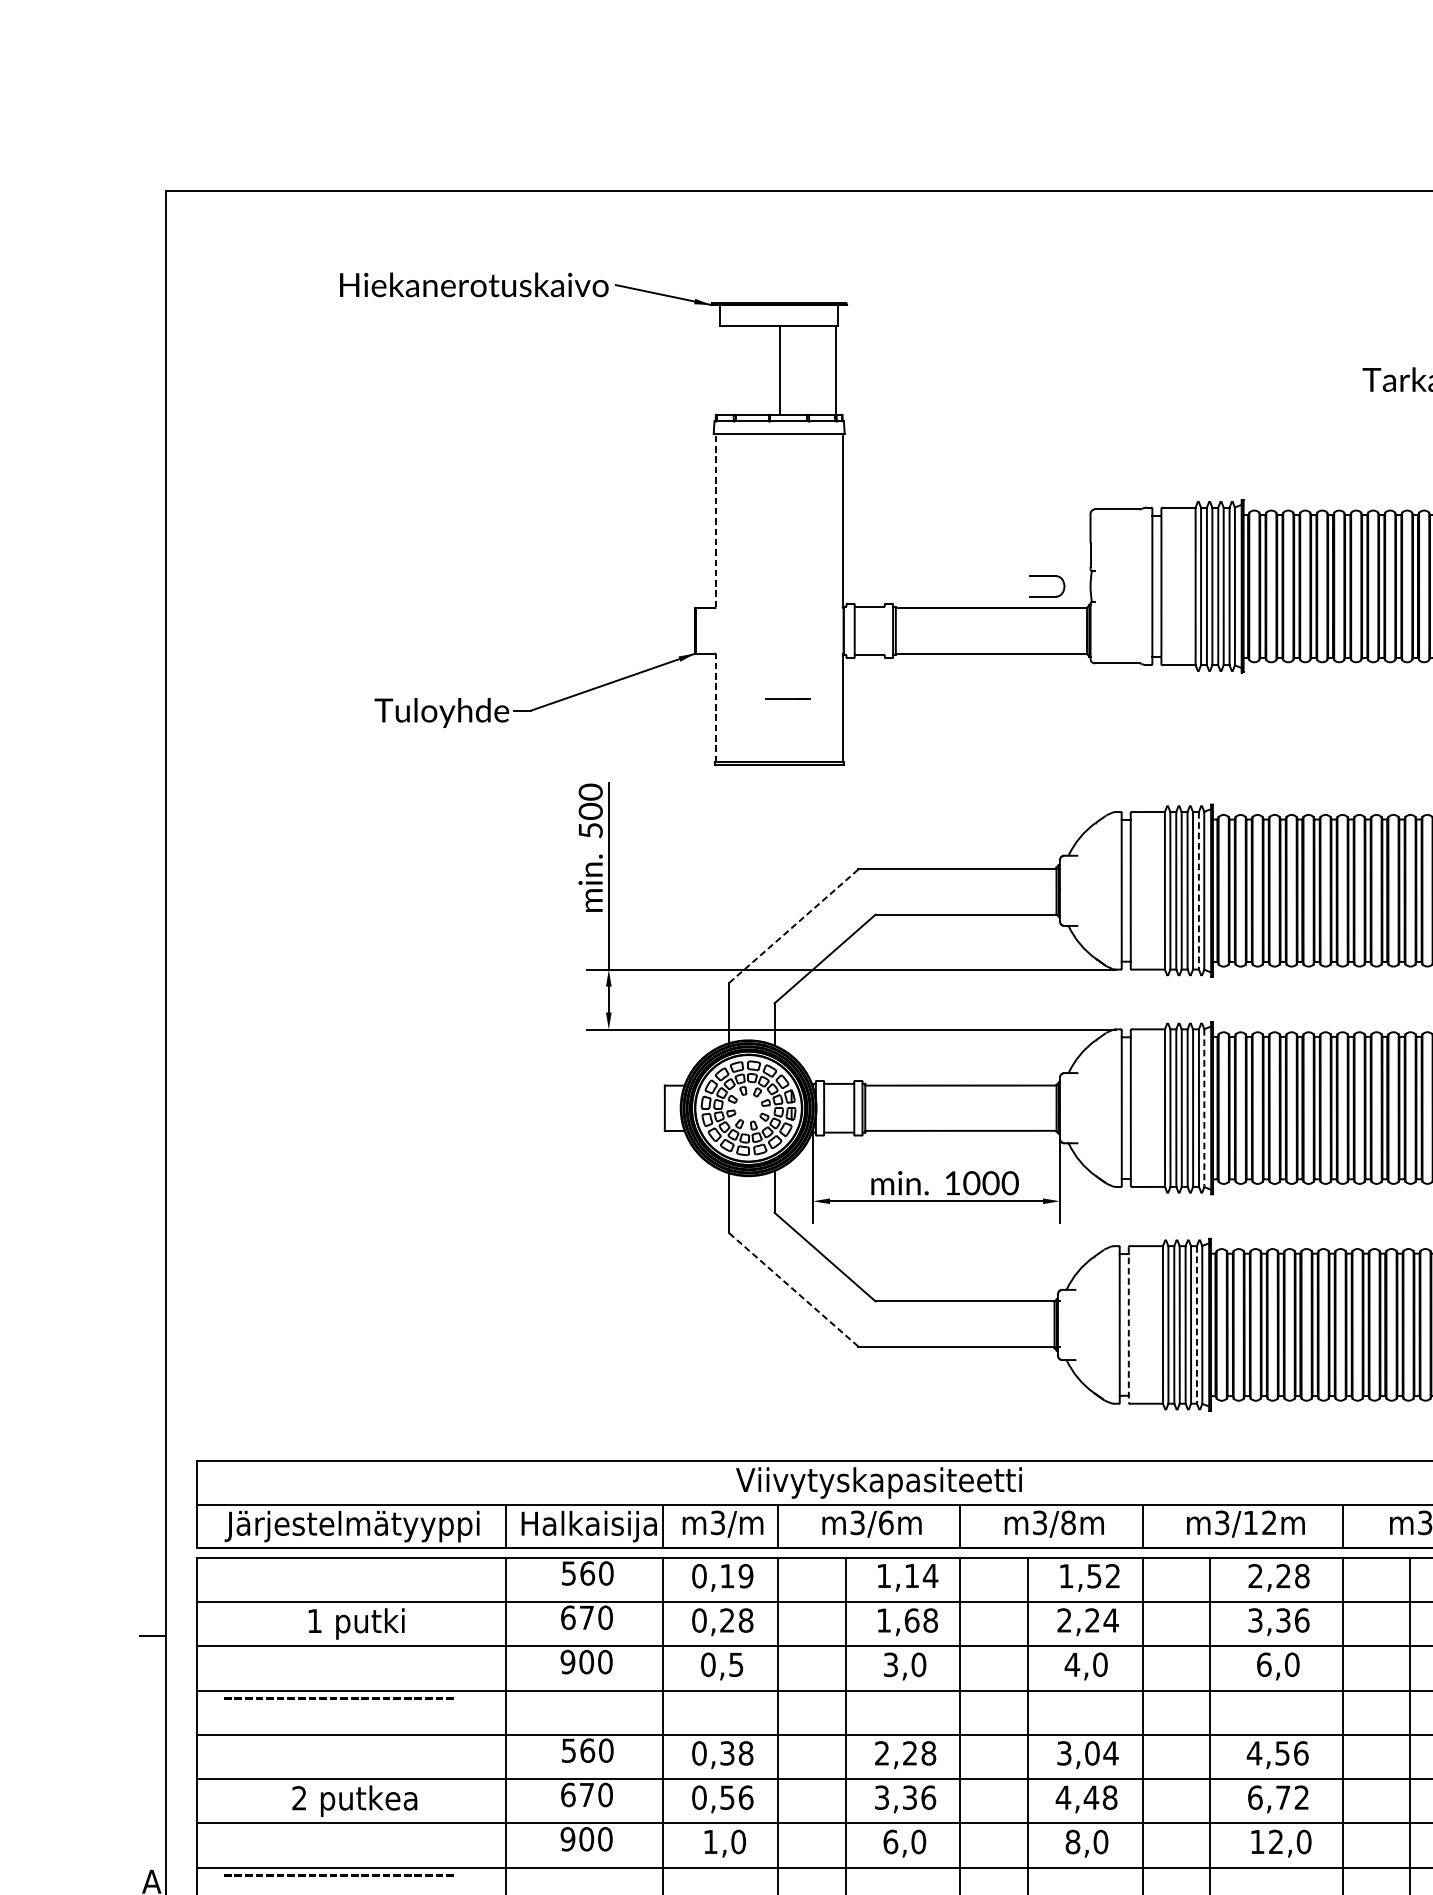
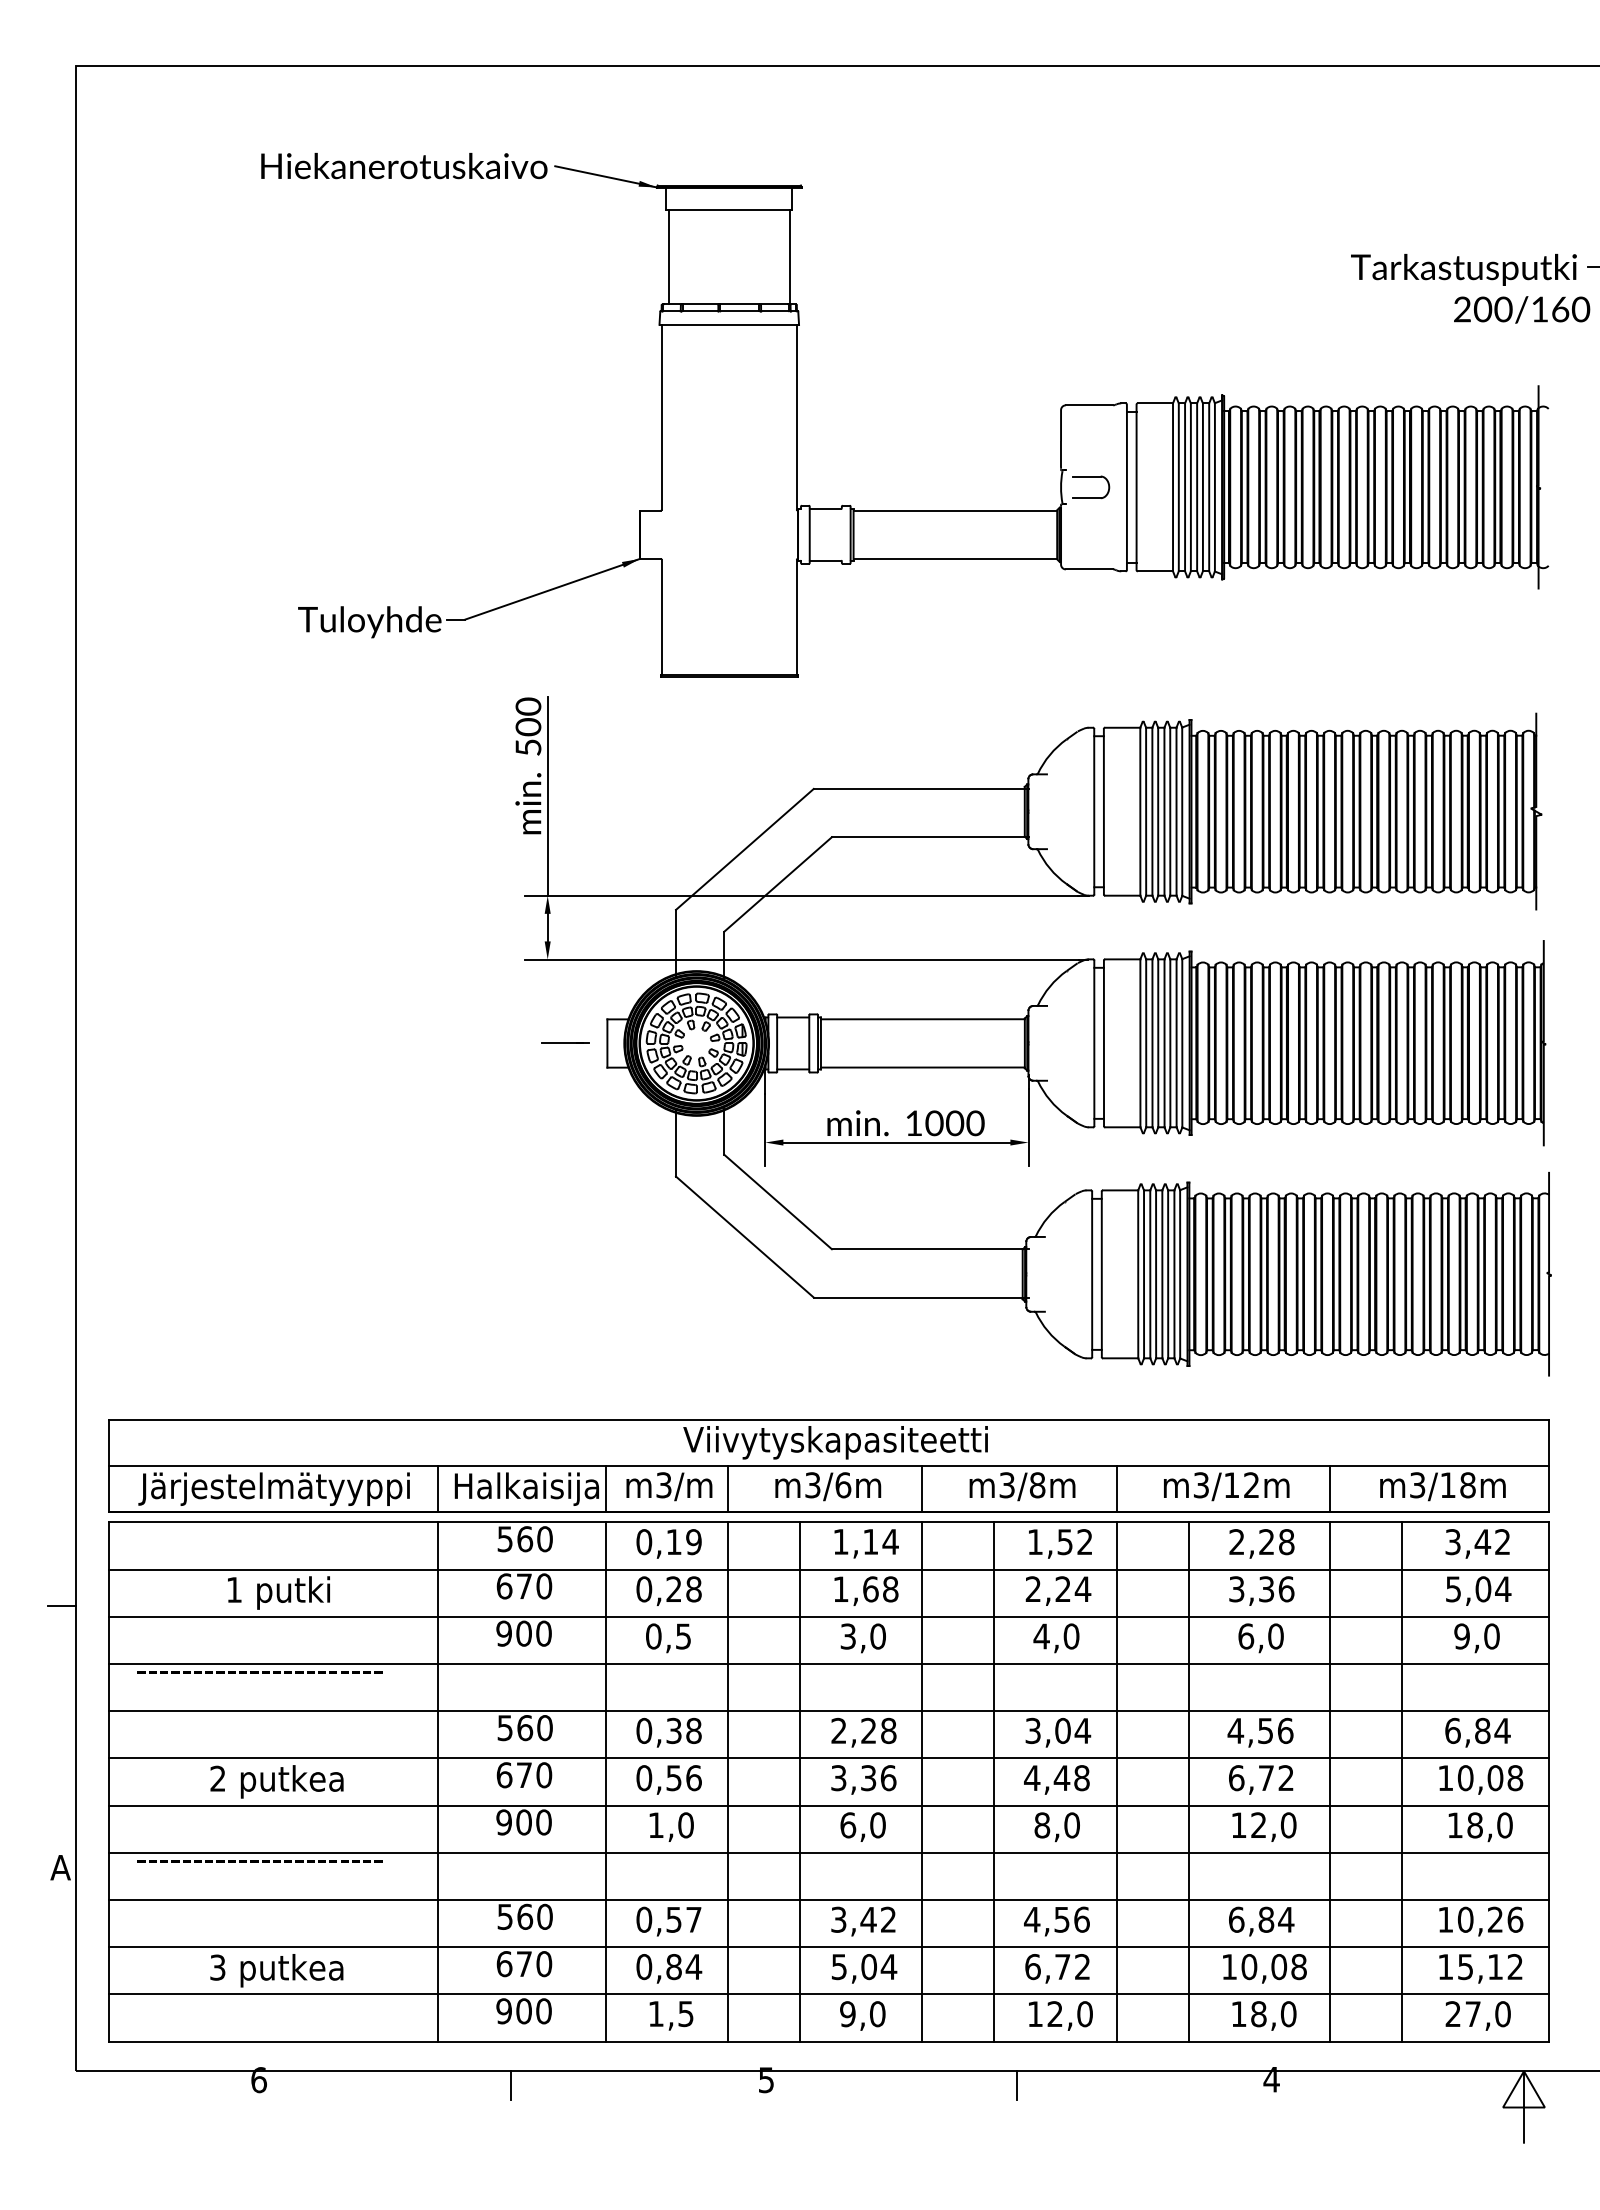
line: (779, 369) -> (668, 256), moved
line: (715, 519) -> (661, 416), dashed -> solid
part: (1047, 577) -> (1091, 477), moved
line: (787, 698) -> (565, 1042), moved
line: (715, 707) -> (661, 616), dashed -> solid
line: (1198, 890) -> (1176, 811), dashed -> solid
line: (793, 926) -> (744, 849), dashed -> solid
line: (1204, 1108) -> (1182, 1043), dashed -> solid
line: (793, 1290) -> (744, 1237), dashed -> solid
line: (1128, 1325) -> (1101, 1274), dashed -> solid
line: (1197, 1325) -> (1174, 1274), dashed -> solid

